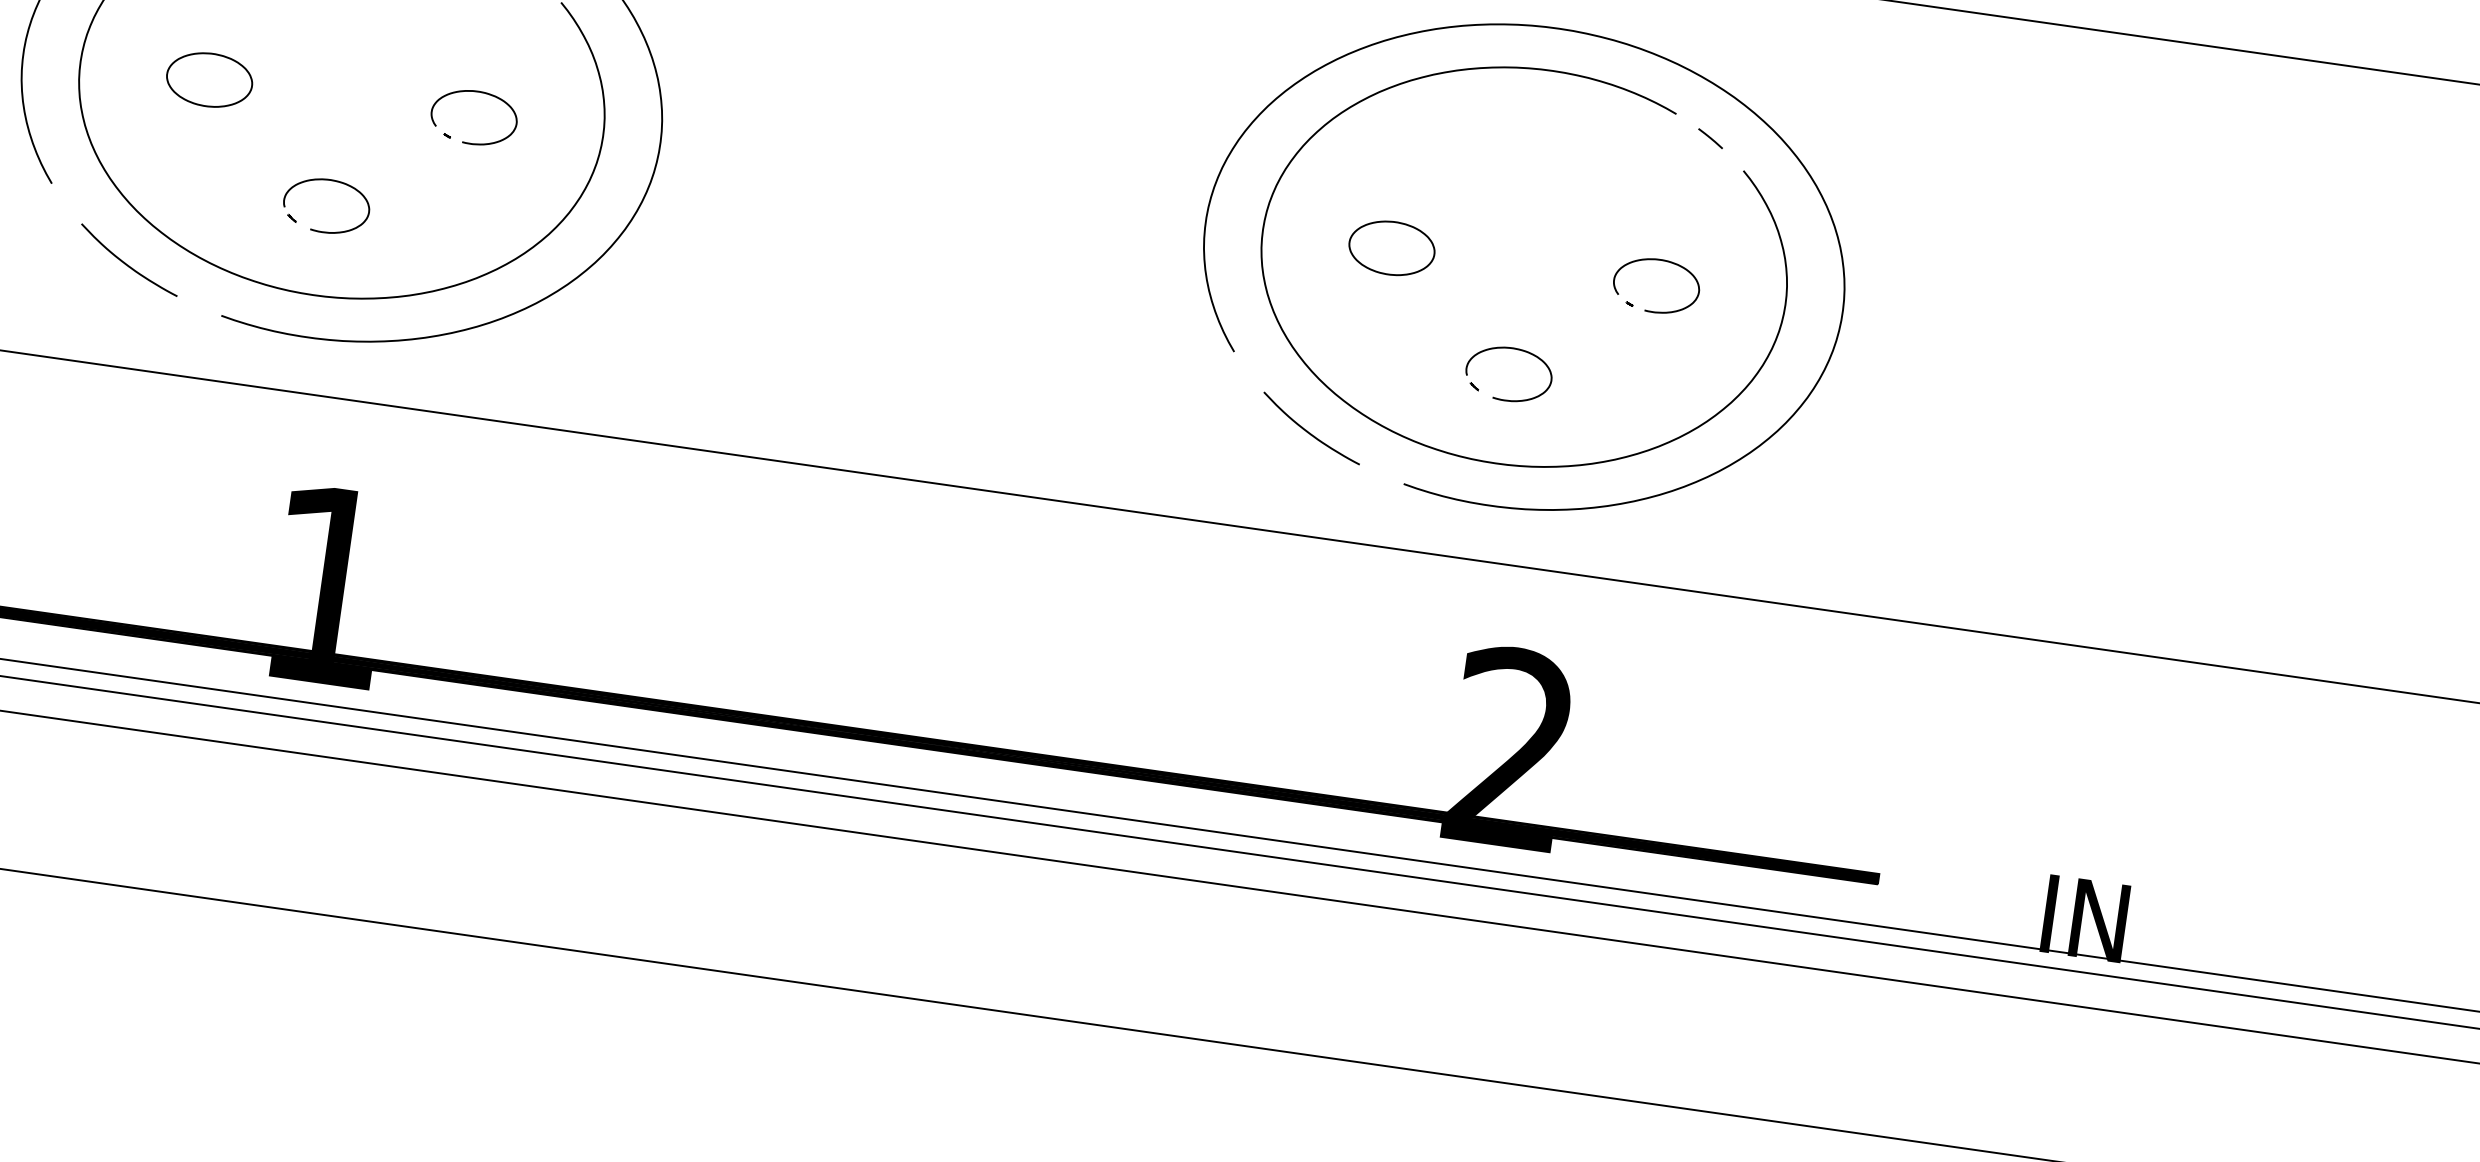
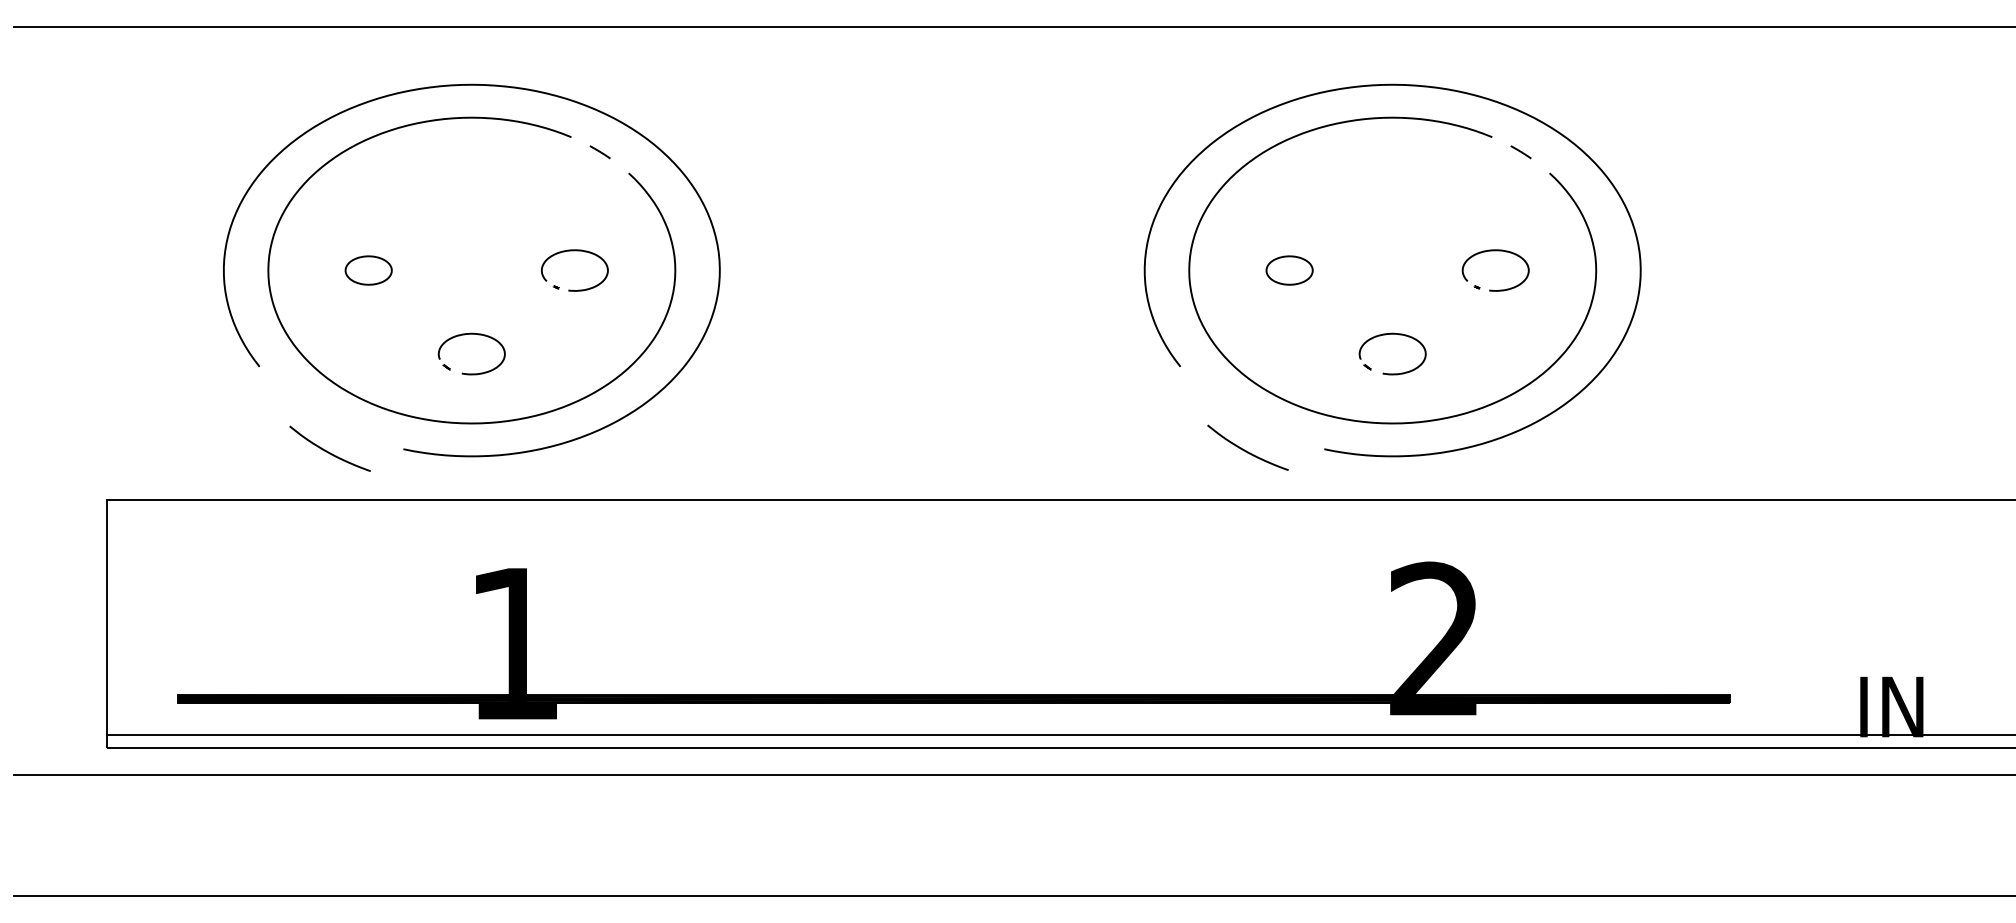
part: (209, 79) -> (368, 270), size x0.7
part: (1391, 248) -> (1289, 270), size x0.7
curve: (125, 261) -> (327, 450), moved
curve: (1309, 431) -> (1246, 450), moved

